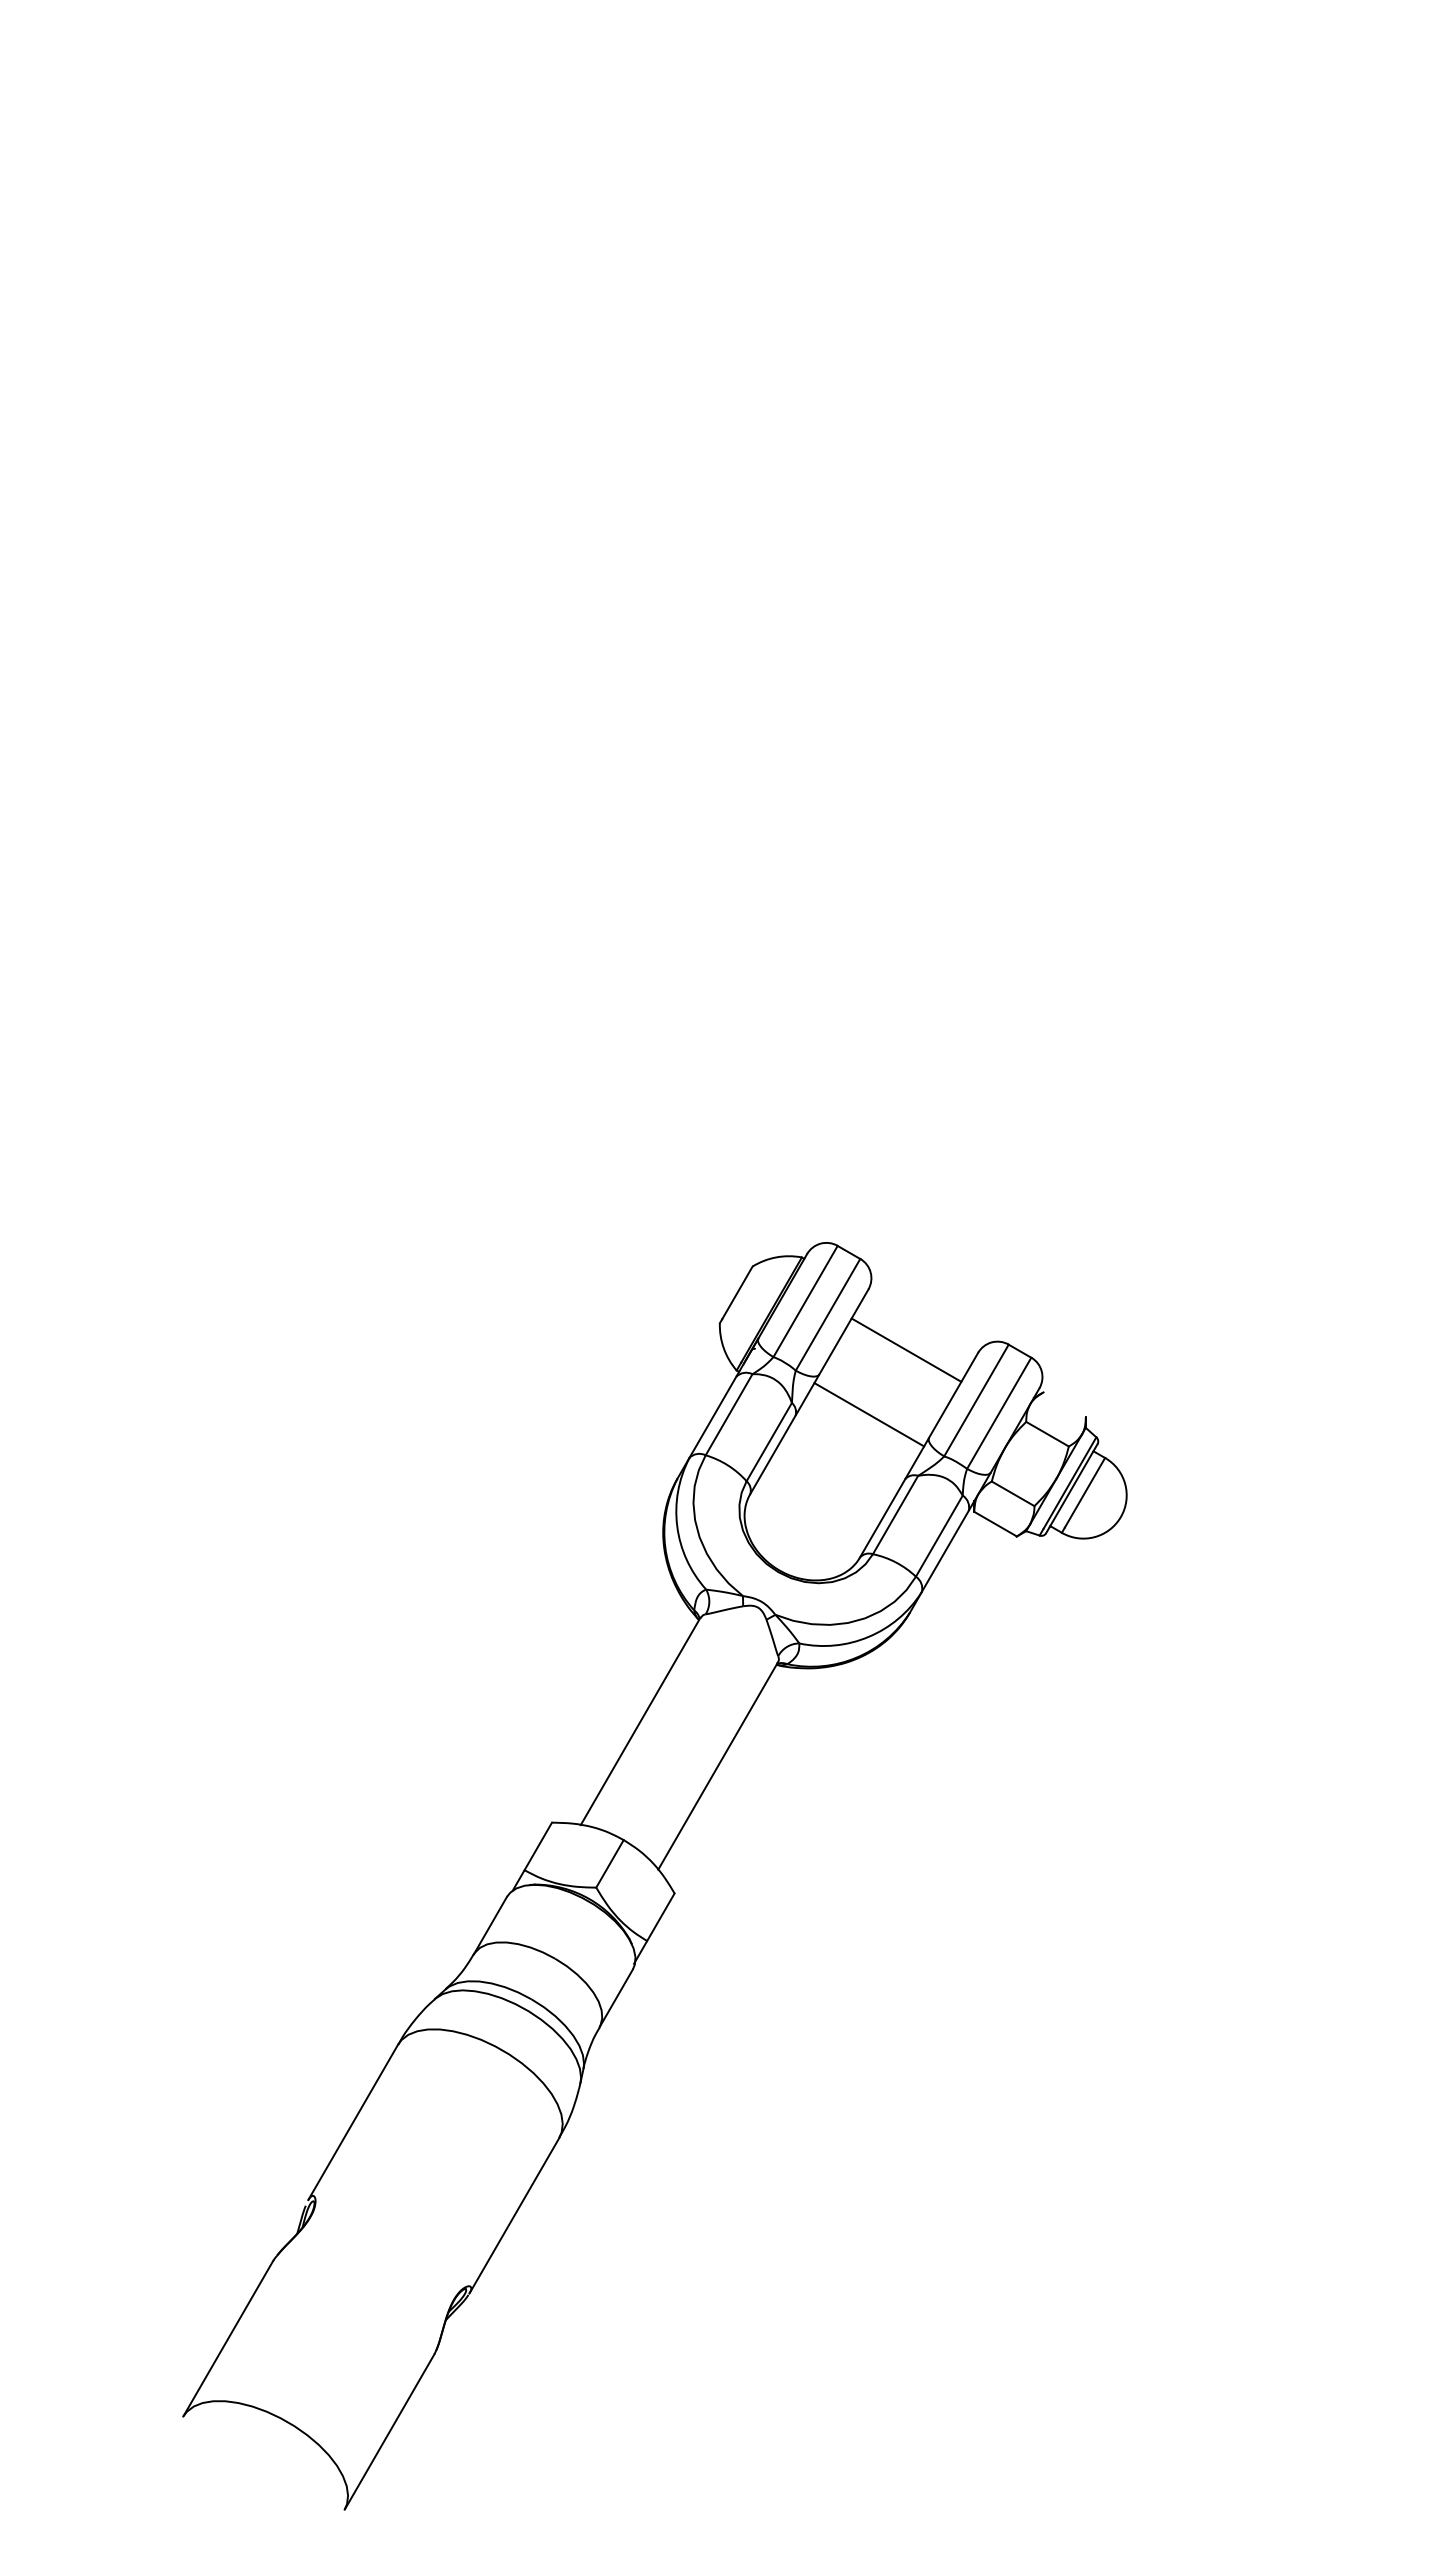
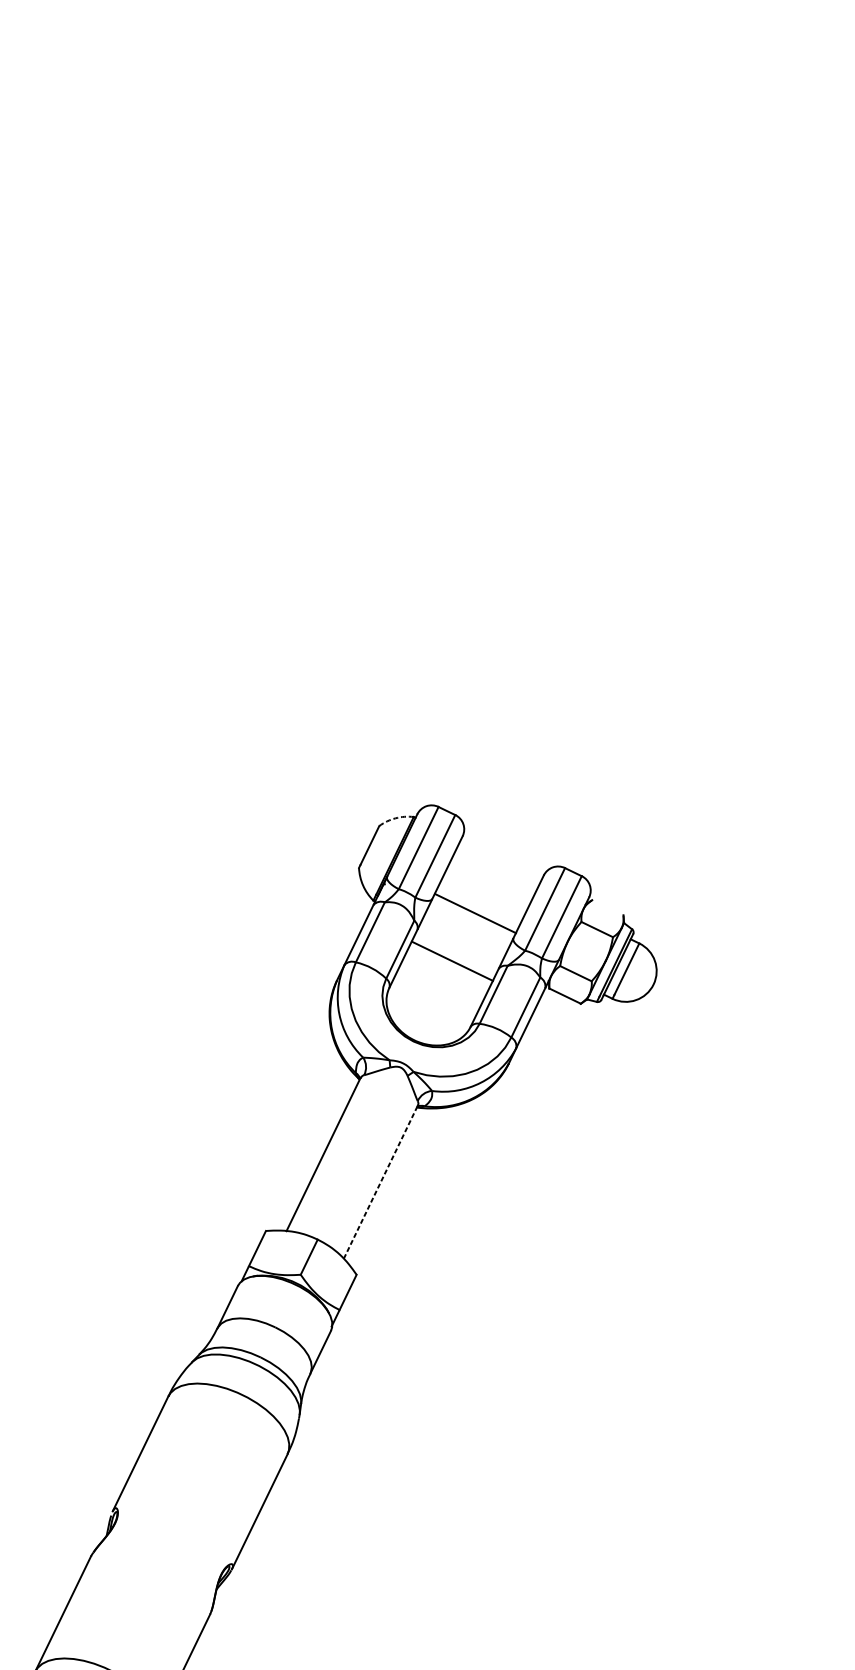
arc: (776, 1257) -> (395, 818), solid -> dashed
line: (906, 1349) -> (475, 913), moved
line: (869, 1414) -> (452, 961), moved
line: (718, 1766) -> (381, 1182), solid -> dashed

